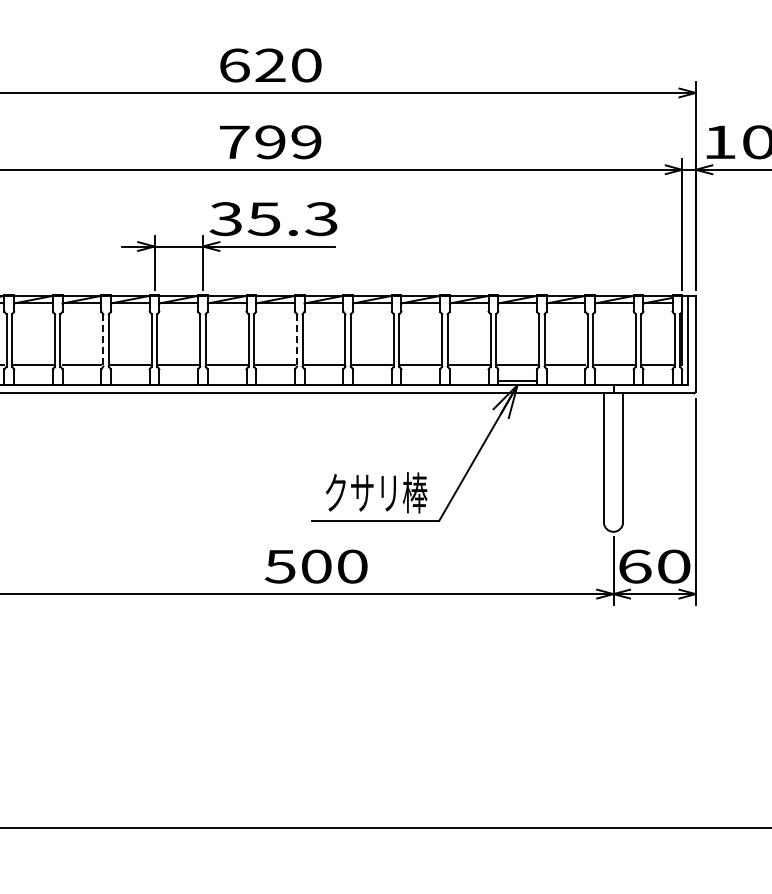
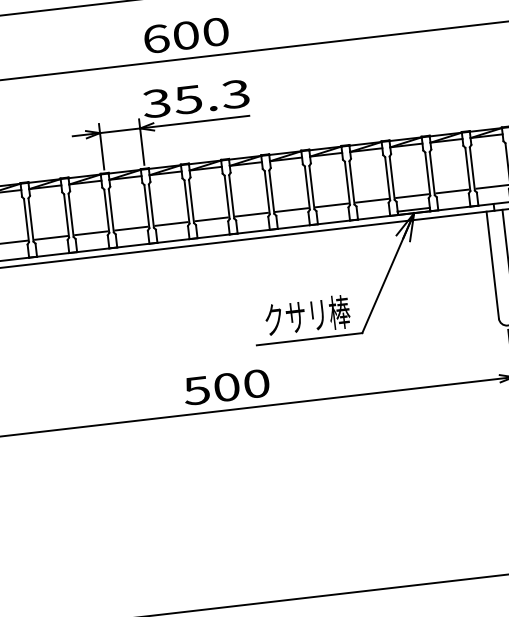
text: (270, 142) -> (186, 35), 799 -> 600
line: (103, 341) -> (66, 216), dashed -> solid
line: (297, 341) -> (227, 198), dashed -> solid
text: (315, 566) -> (225, 387), moved

